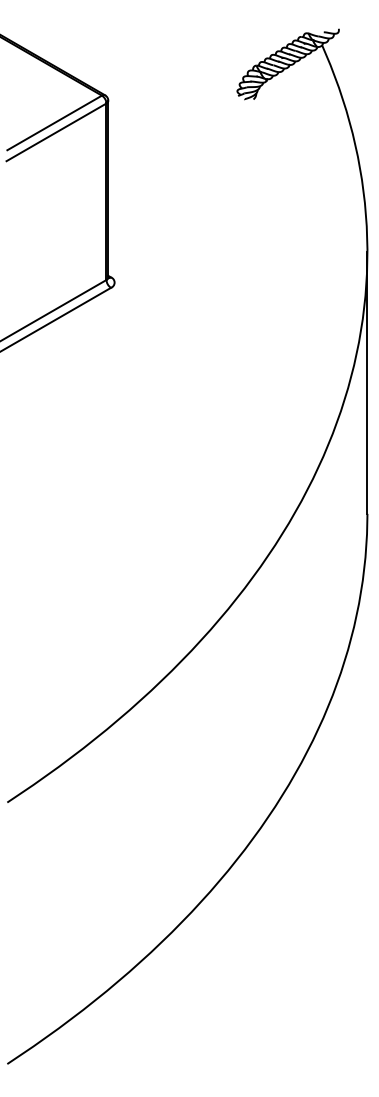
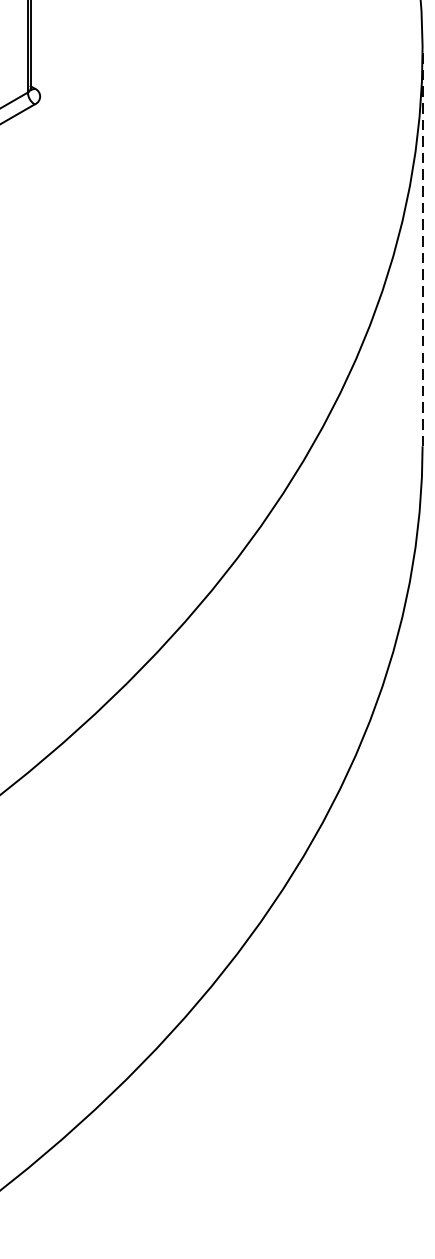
line: (367, 383) -> (422, 249), solid -> dashed

